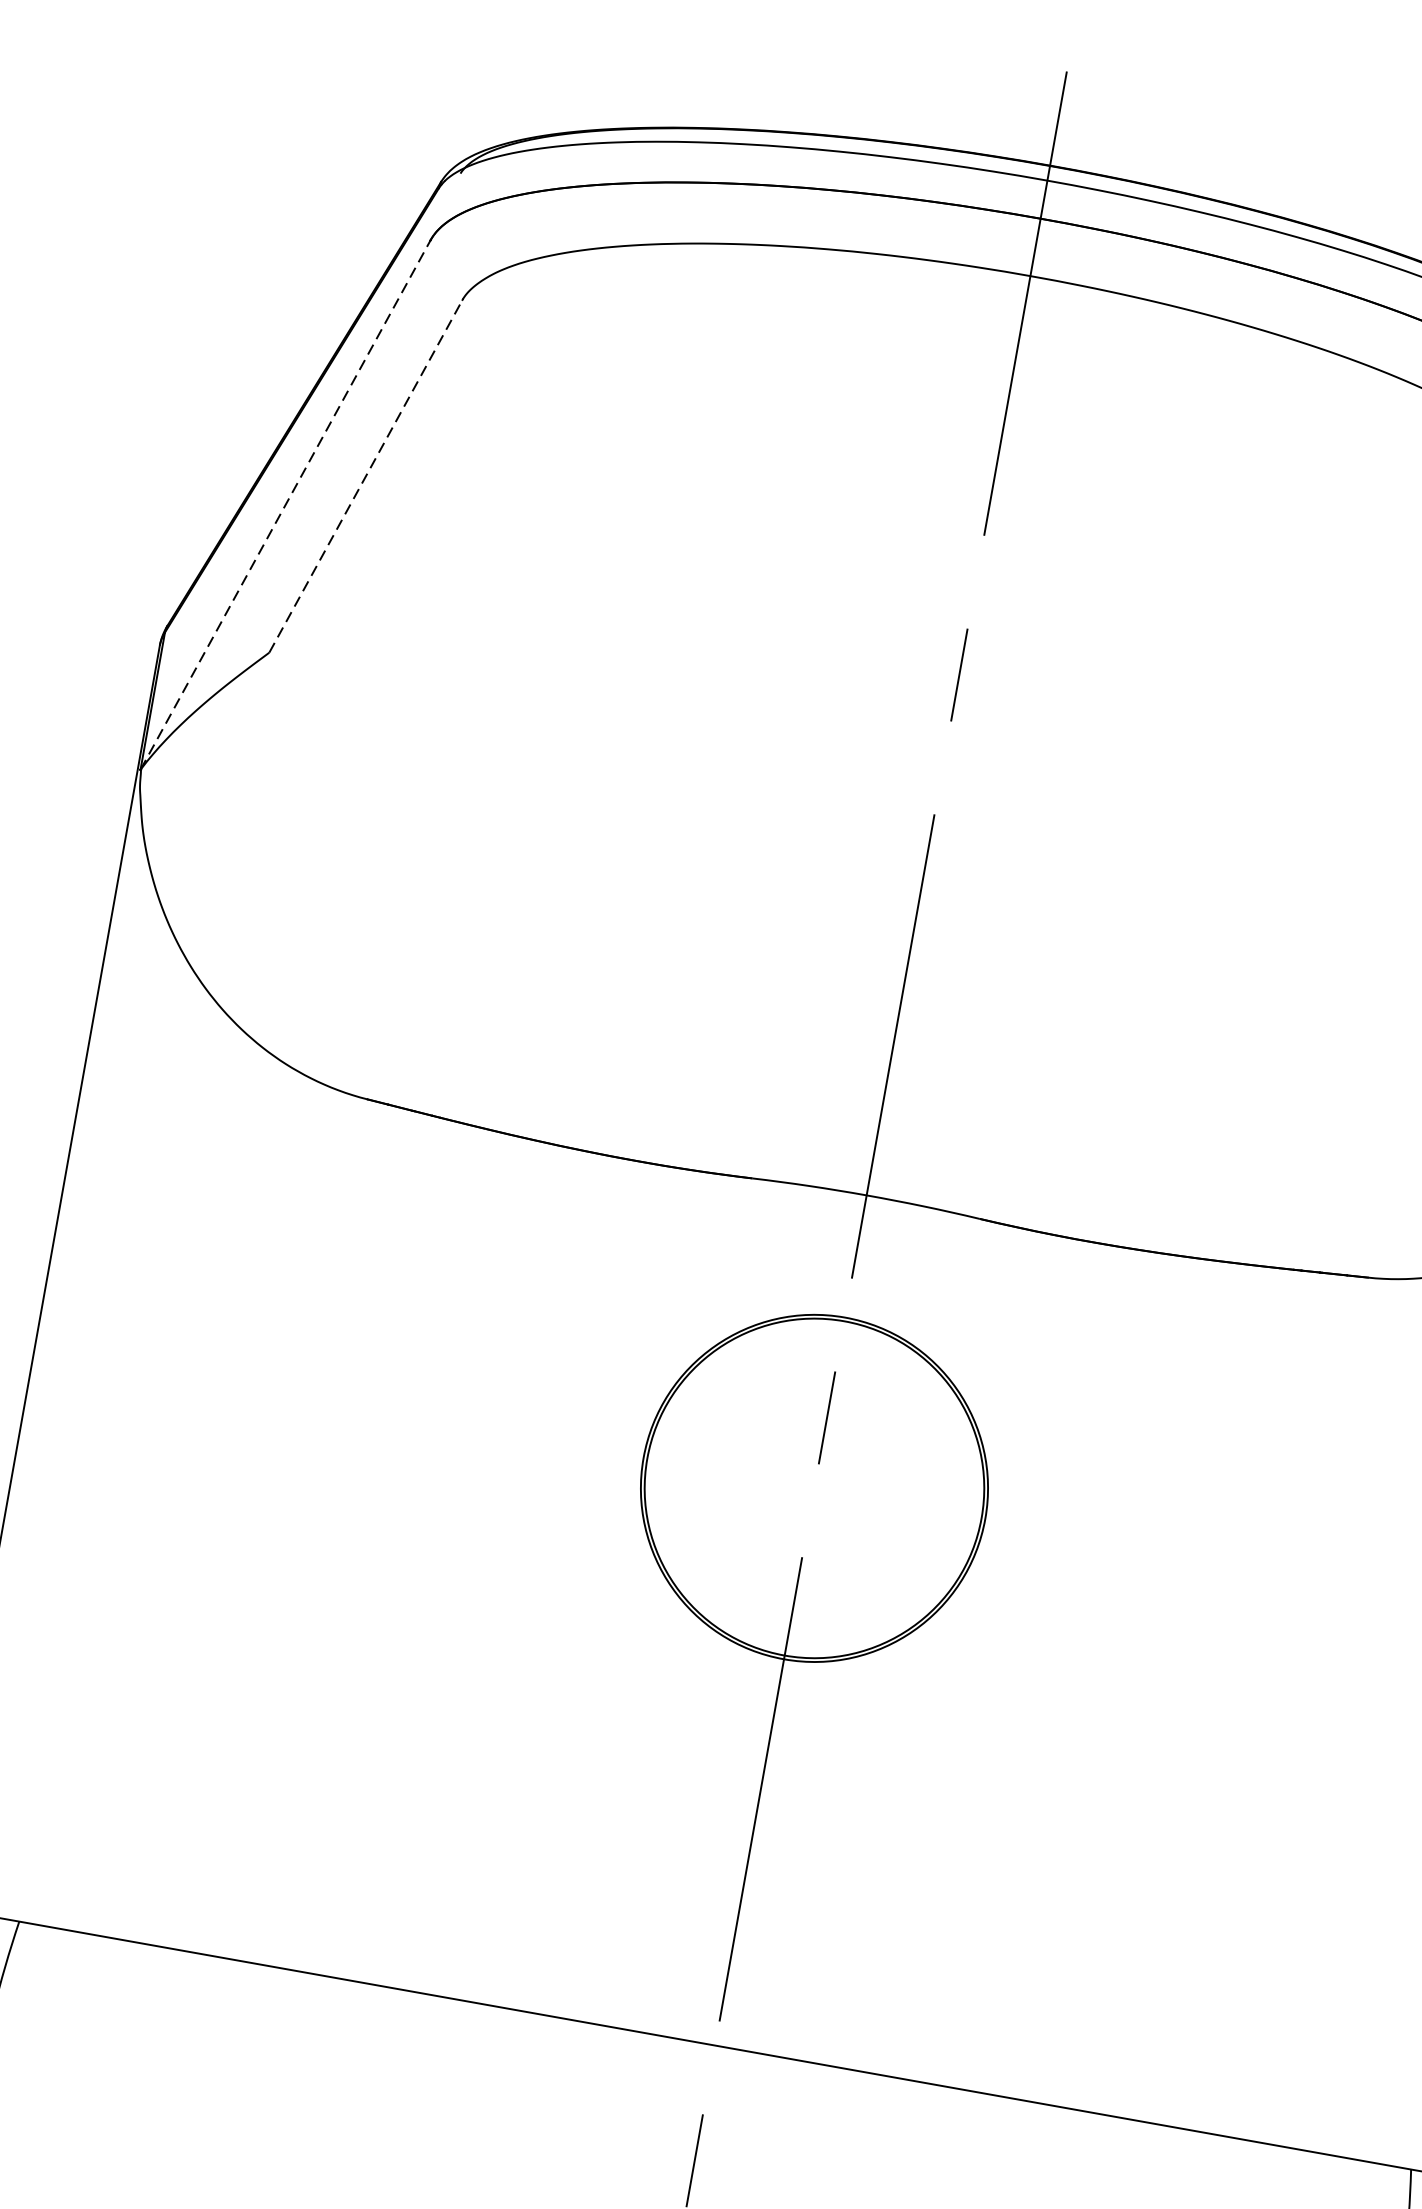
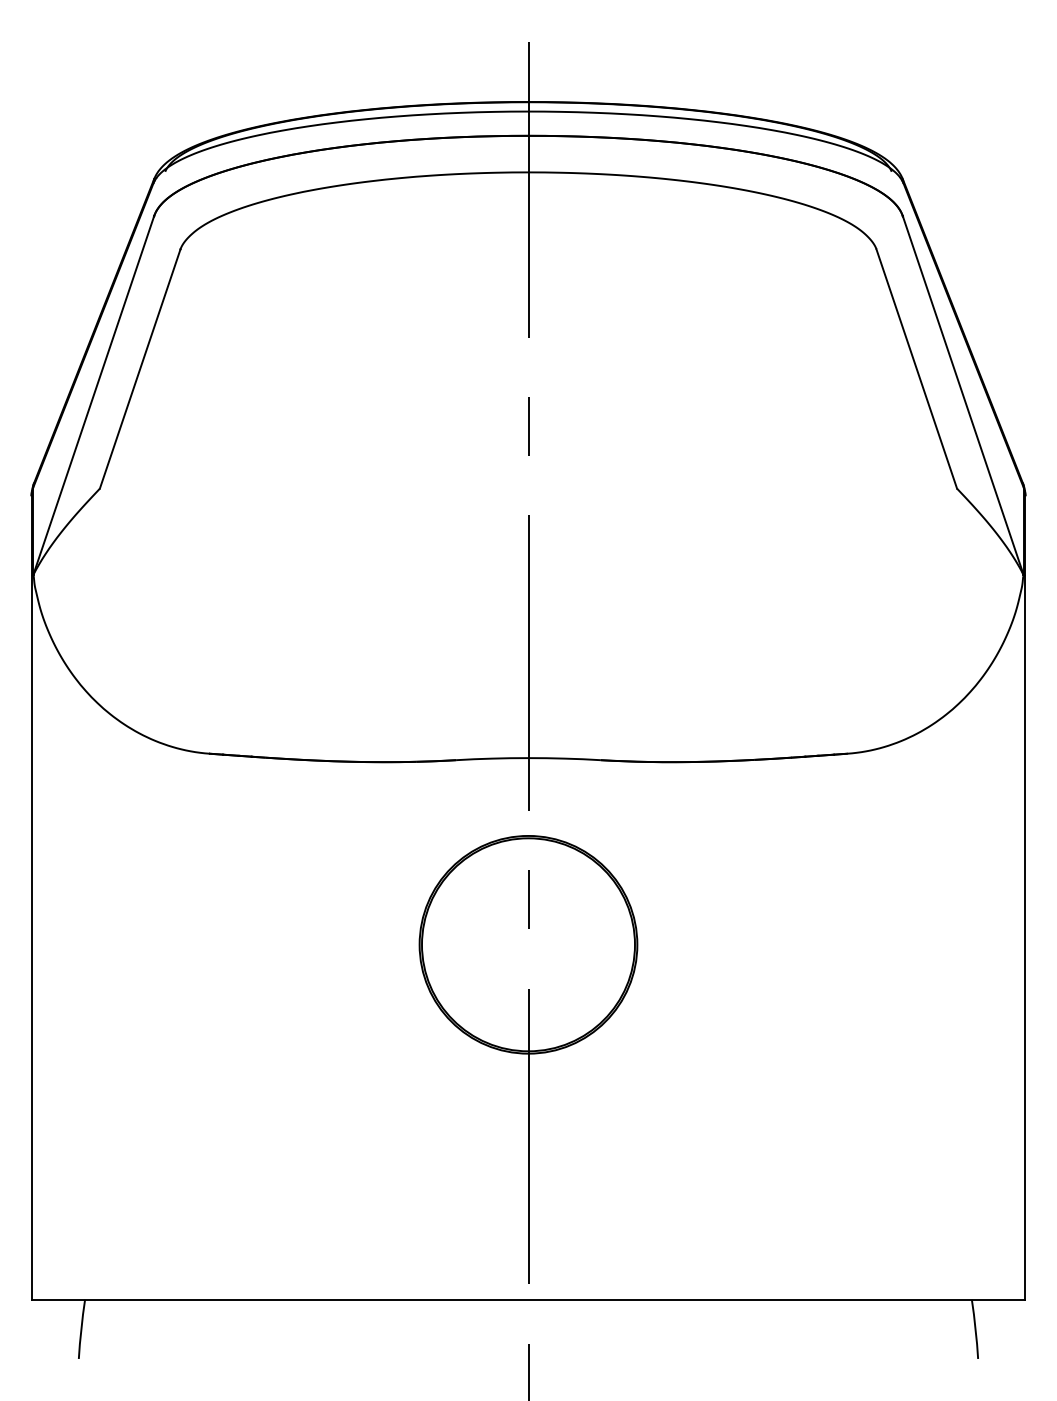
line: (366, 475) -> (140, 368), dashed -> solid
line: (285, 504) -> (93, 395), dashed -> solid

